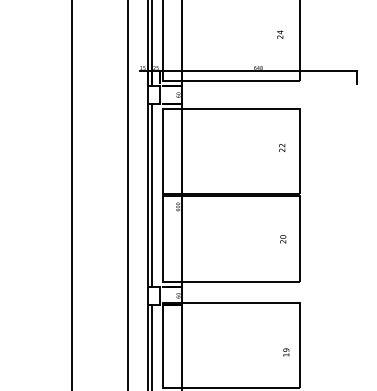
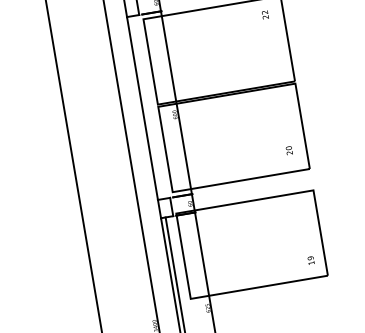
text: (282, 147) -> (265, 14), moved
line: (152, 195) -> (147, 107), removed
text: (283, 239) -> (289, 150), moved
text: (286, 352) -> (311, 260), moved

